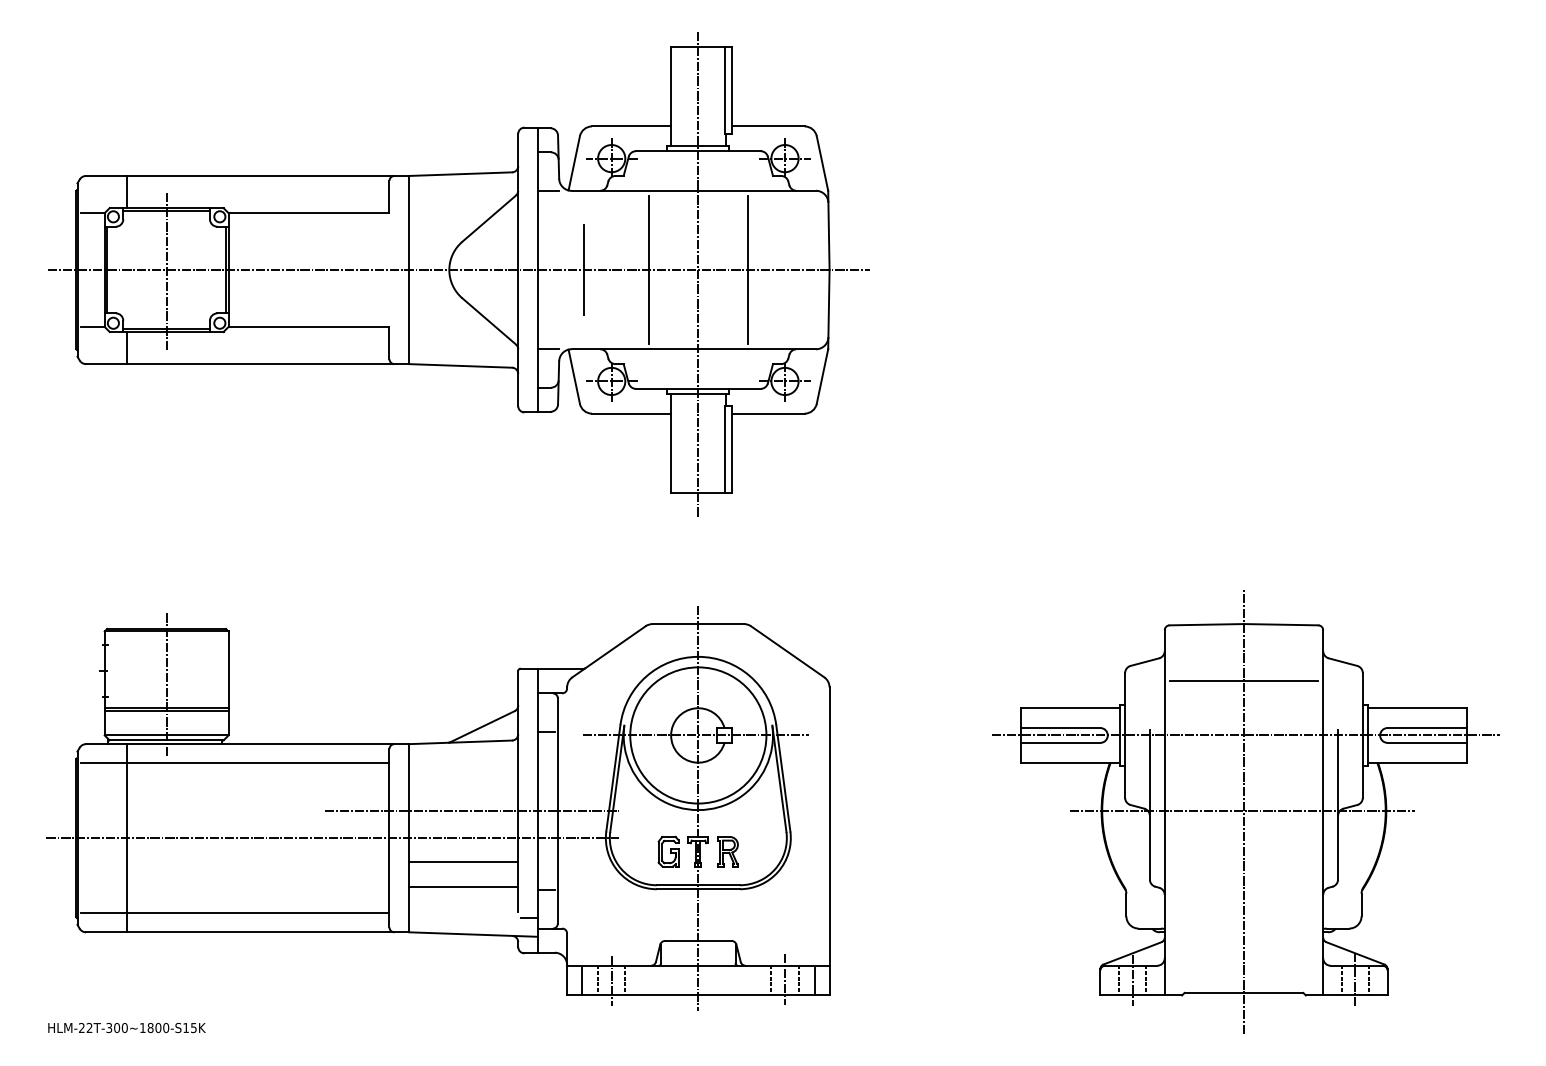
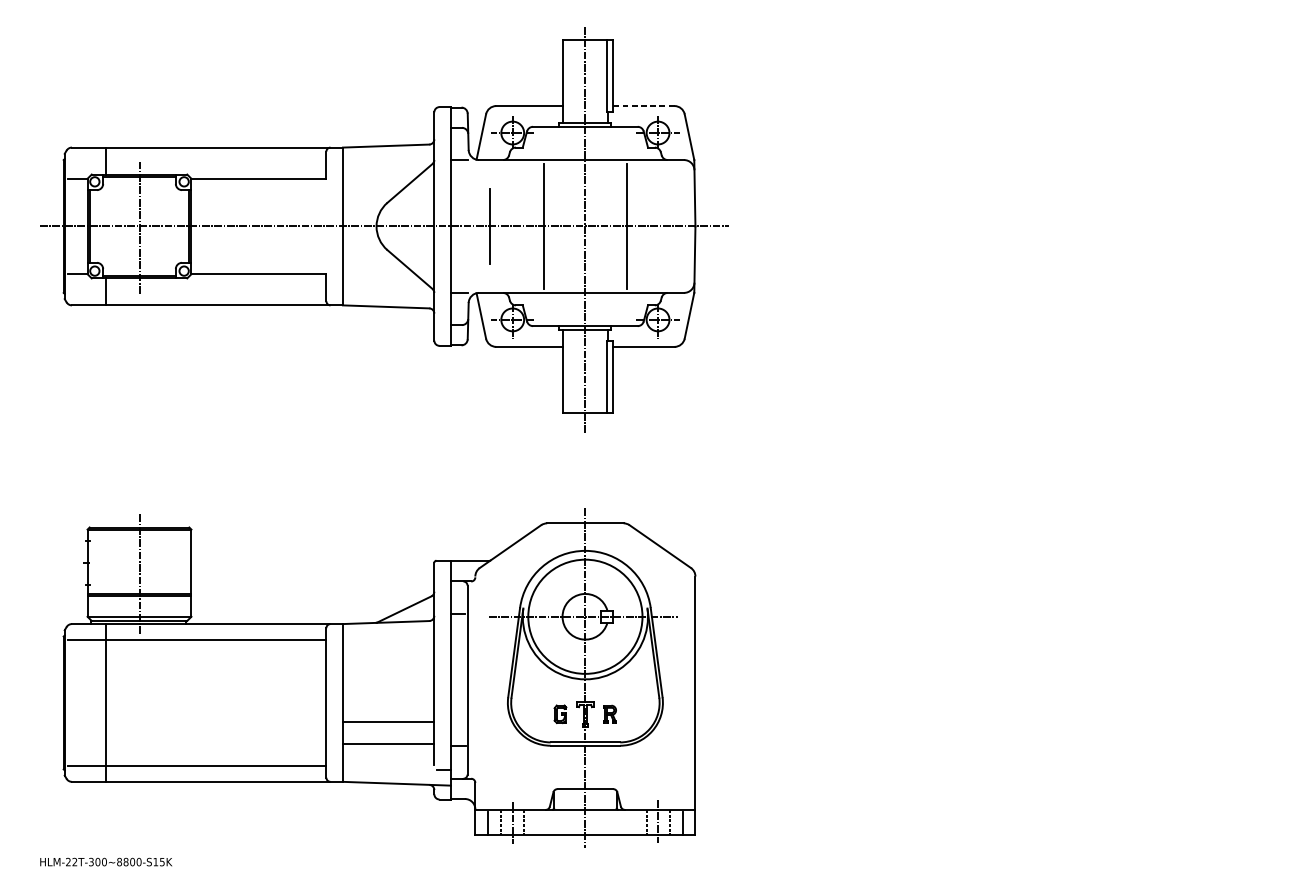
line: (767, 126) -> (643, 106), solid -> dashed
line: (471, 810) -> (395, 679), removed
part: (1245, 811) -> (1044, 680), removed
line: (332, 838) -> (278, 703), removed
part: (668, 851) -> (560, 714), size x0.7
part: (727, 851) -> (609, 714), size x0.7
text: (142, 1027) -> (119, 861), HLM-22T-300~1800-S15K -> HLM-22T-300~8800-S15K

